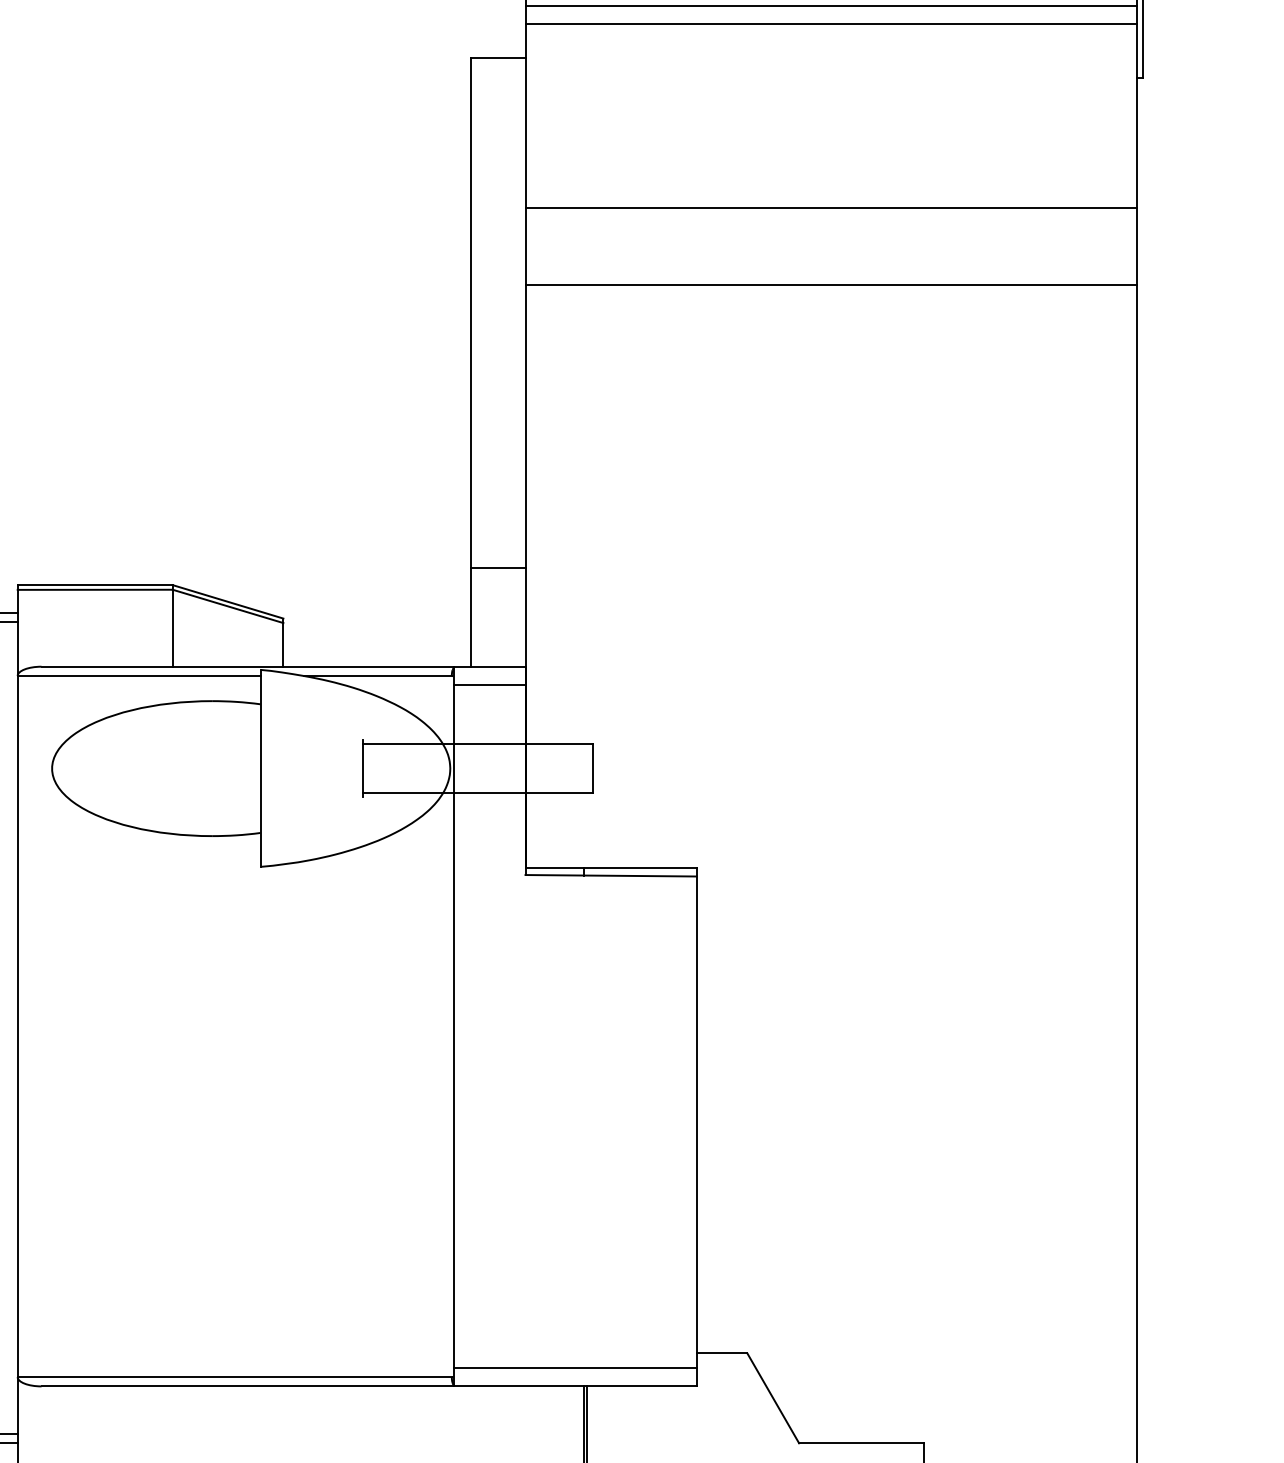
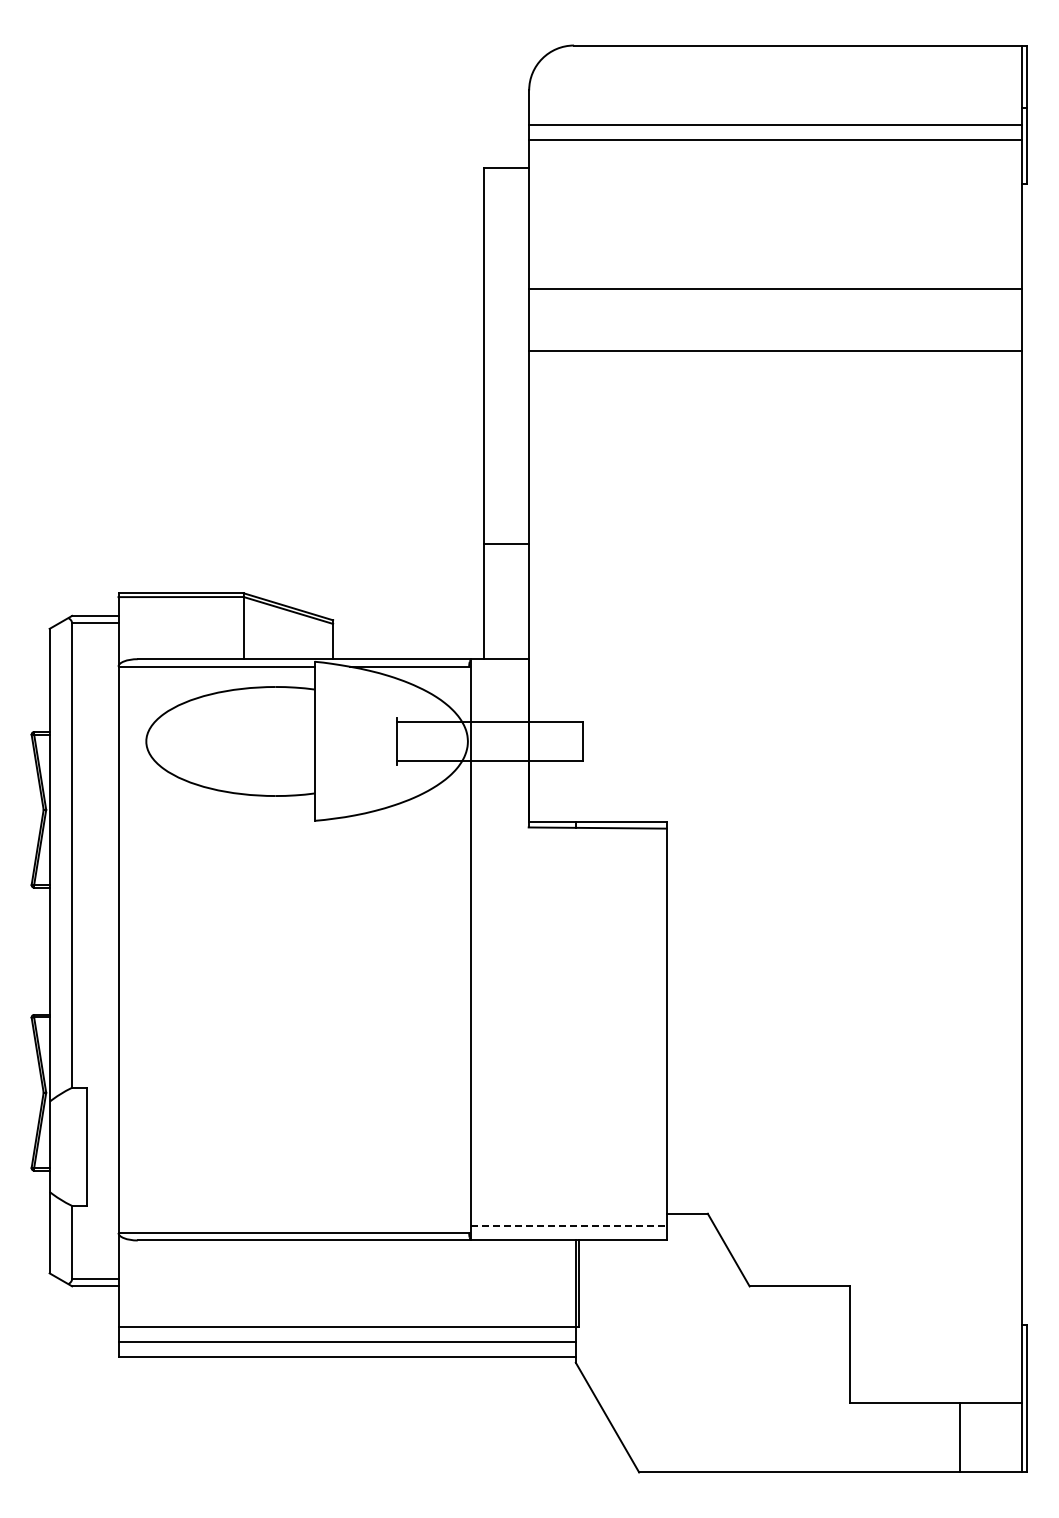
line: (498, 568) -> (506, 544), moved
line: (489, 685) -> (499, 674), removed
line: (576, 1367) -> (569, 1225), solid -> dashed

